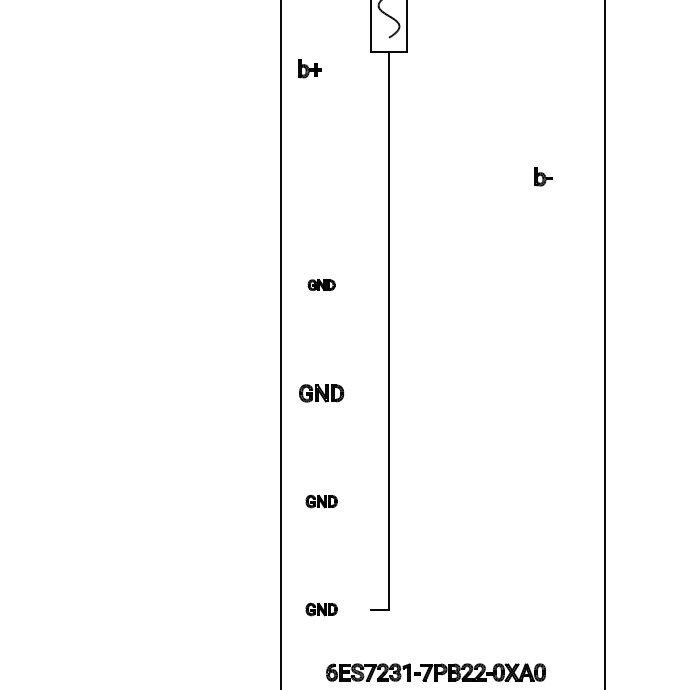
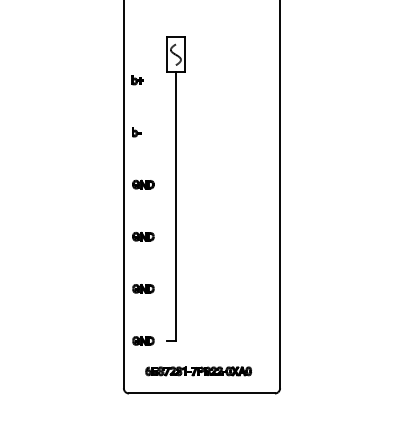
part: (543, 177) -> (136, 132), moved
part: (321, 284) -> (143, 184), size x1.67
part: (321, 500) -> (143, 288), size x1.43
part: (321, 608) -> (143, 340), size x1.43

